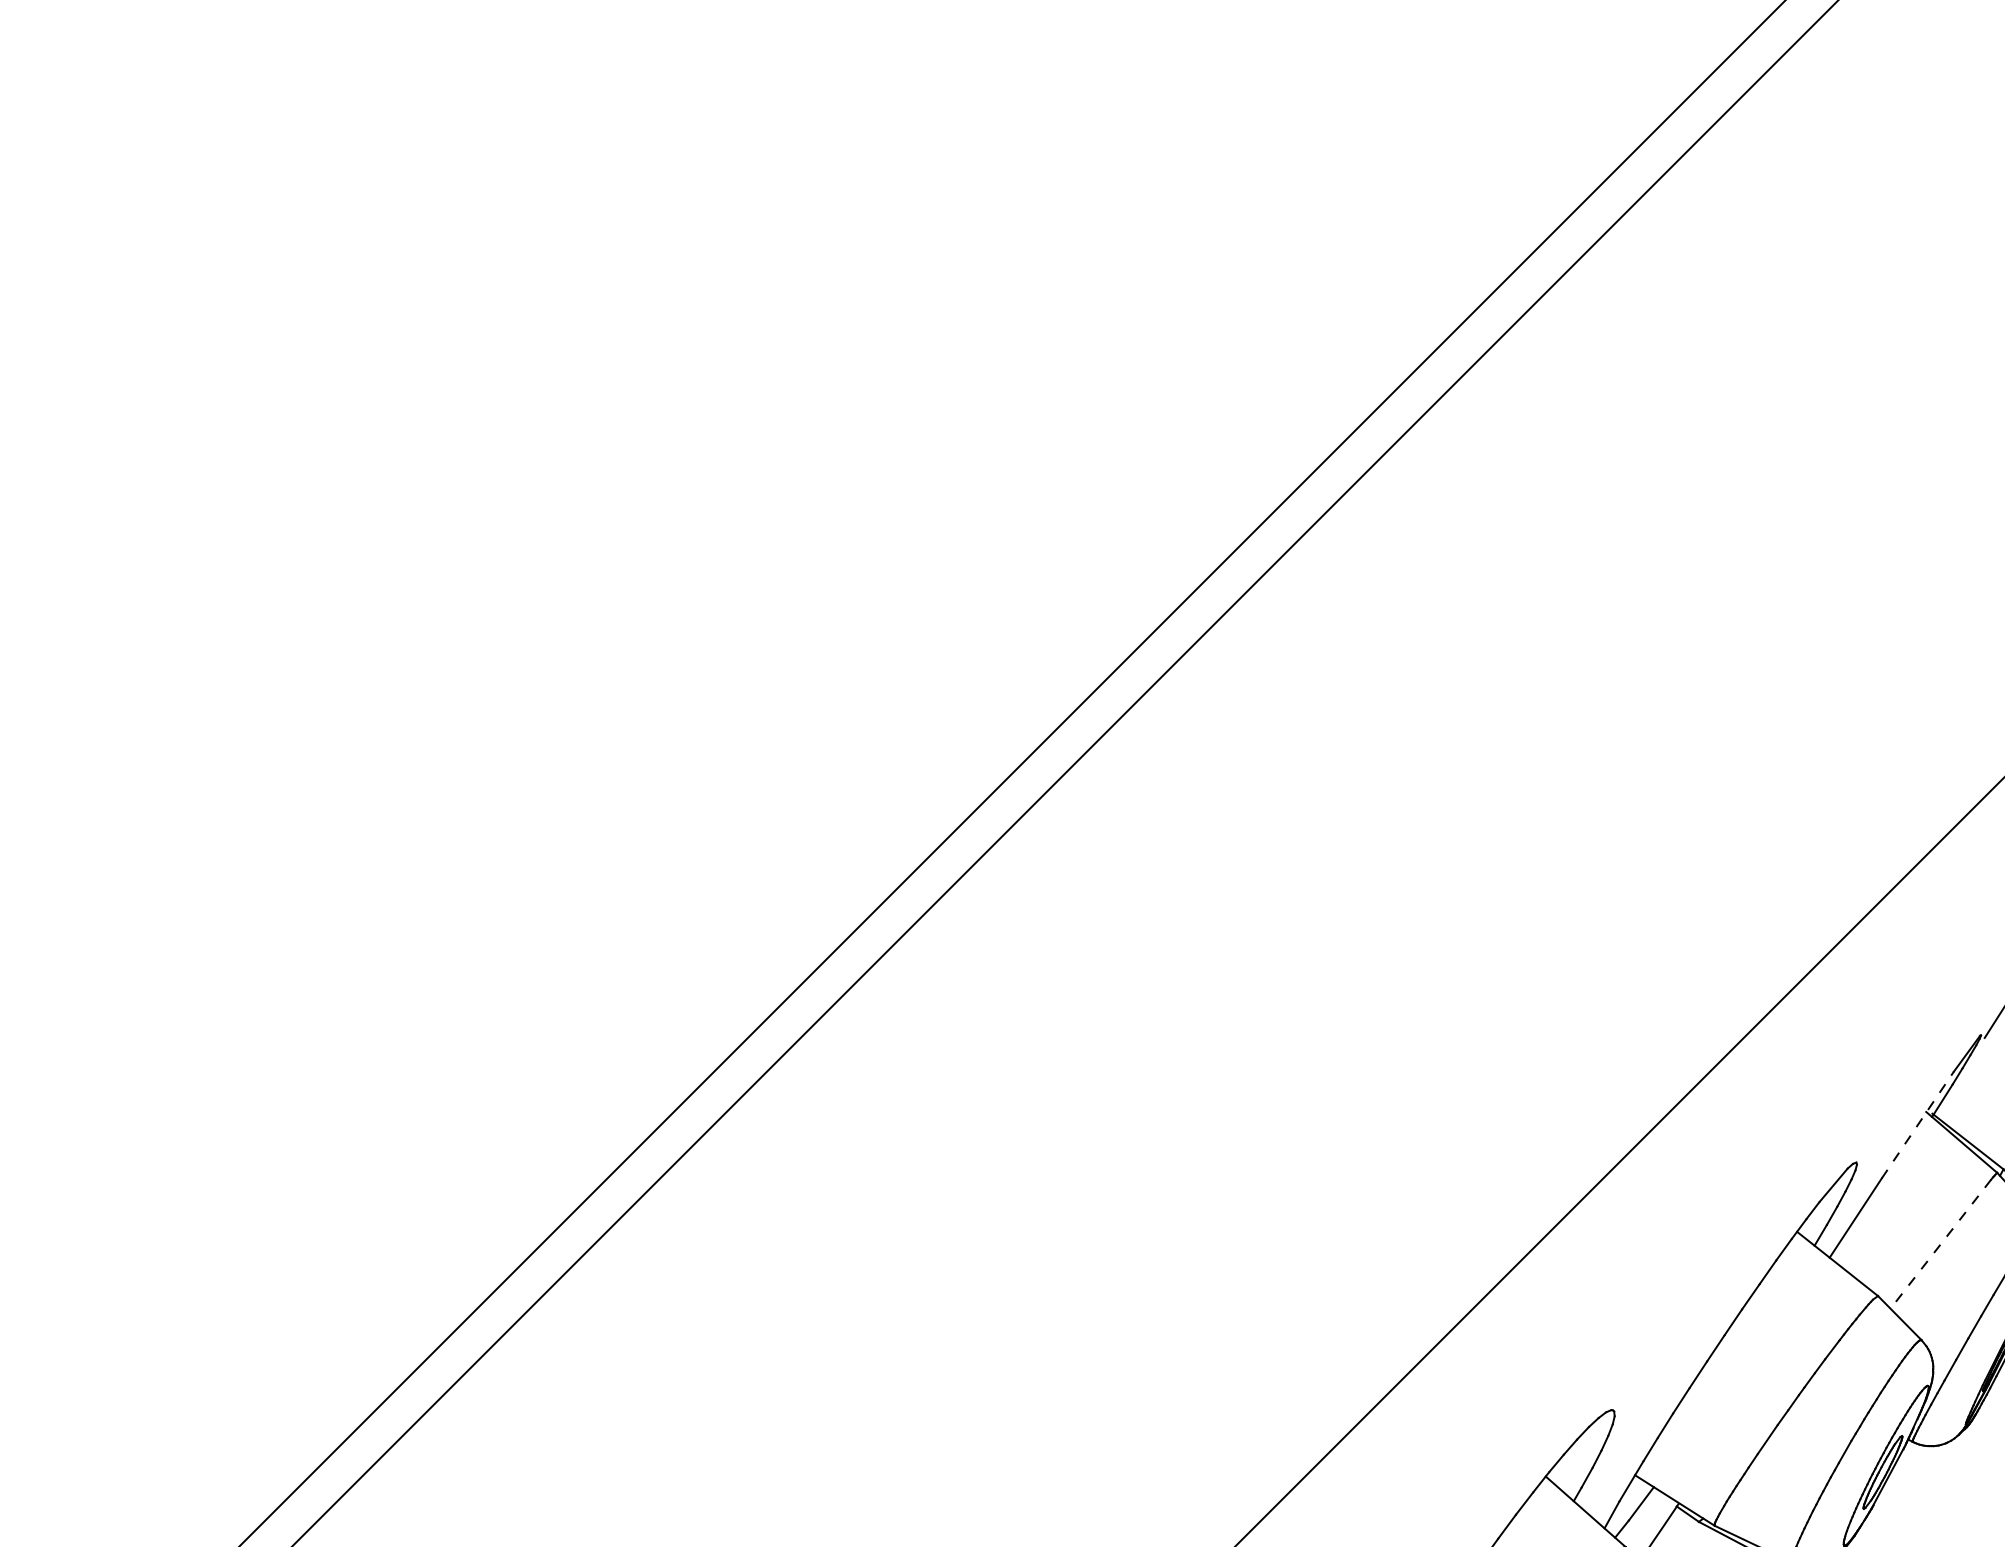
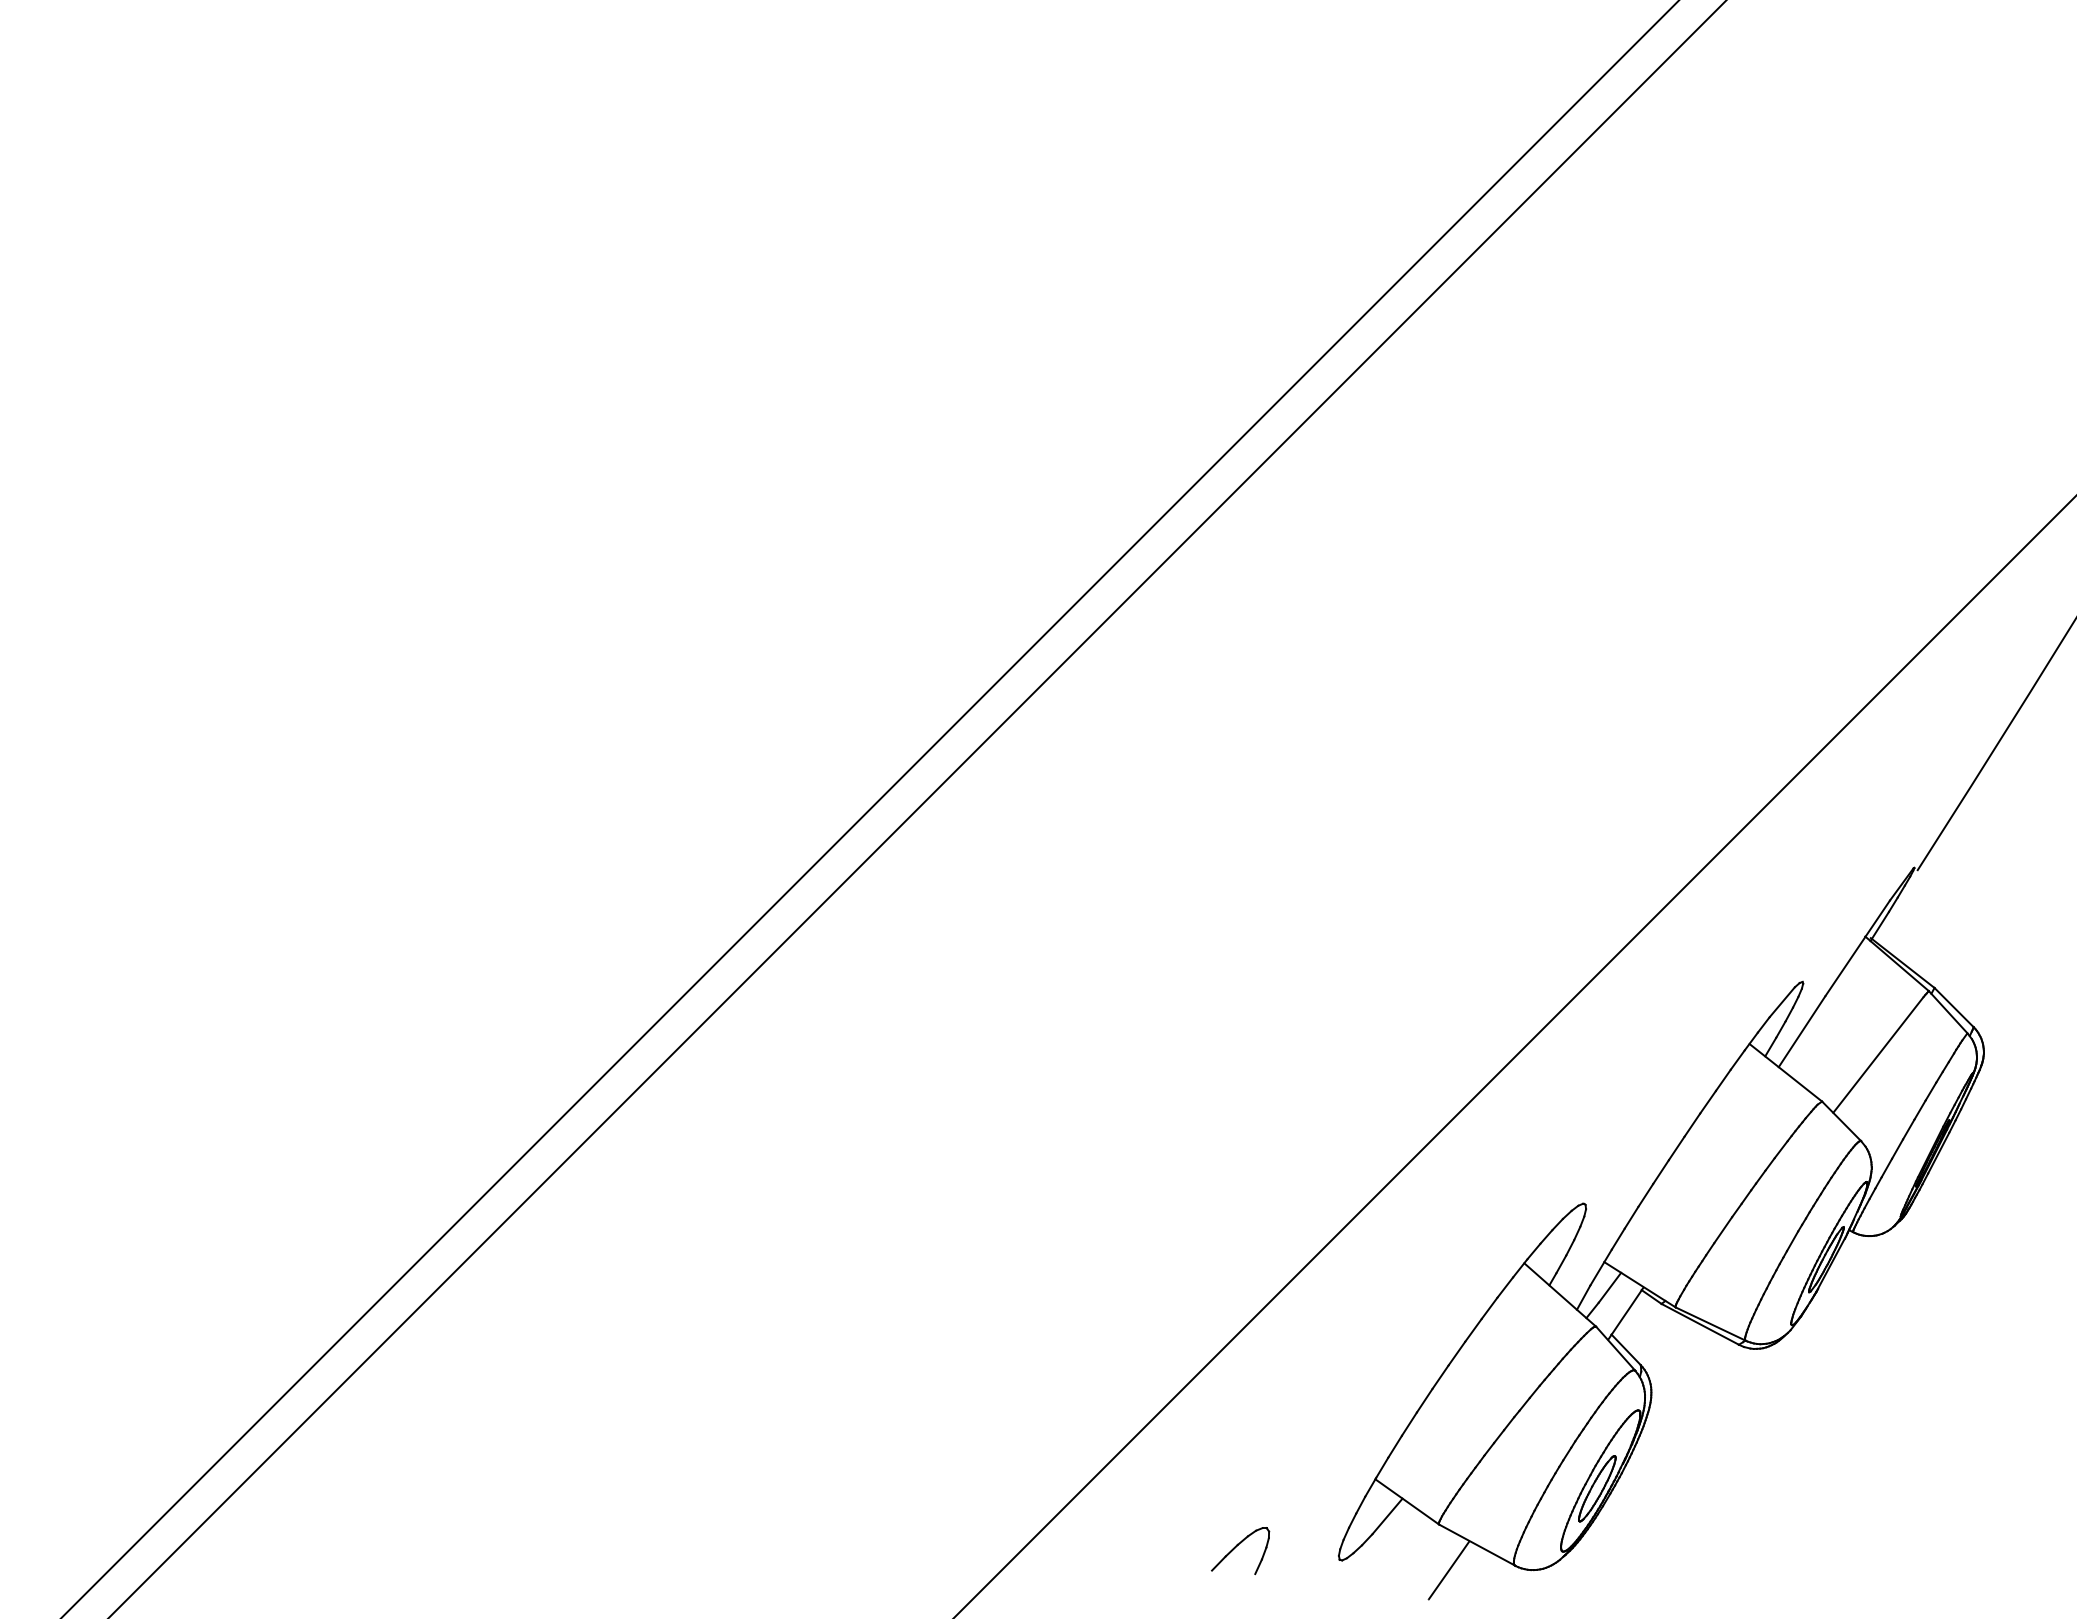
line: (1917, 1125) -> (1857, 948), dashed -> solid
line: (1940, 1244) -> (1878, 1055), dashed -> solid

